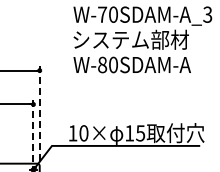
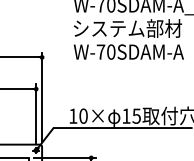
text: (102, 64) -> (100, 51), W-80SDAM-A -> W-70SDAM-A
line: (39, 113) -> (41, 97), dashed -> solid
line: (33, 130) -> (36, 113), dashed -> solid

